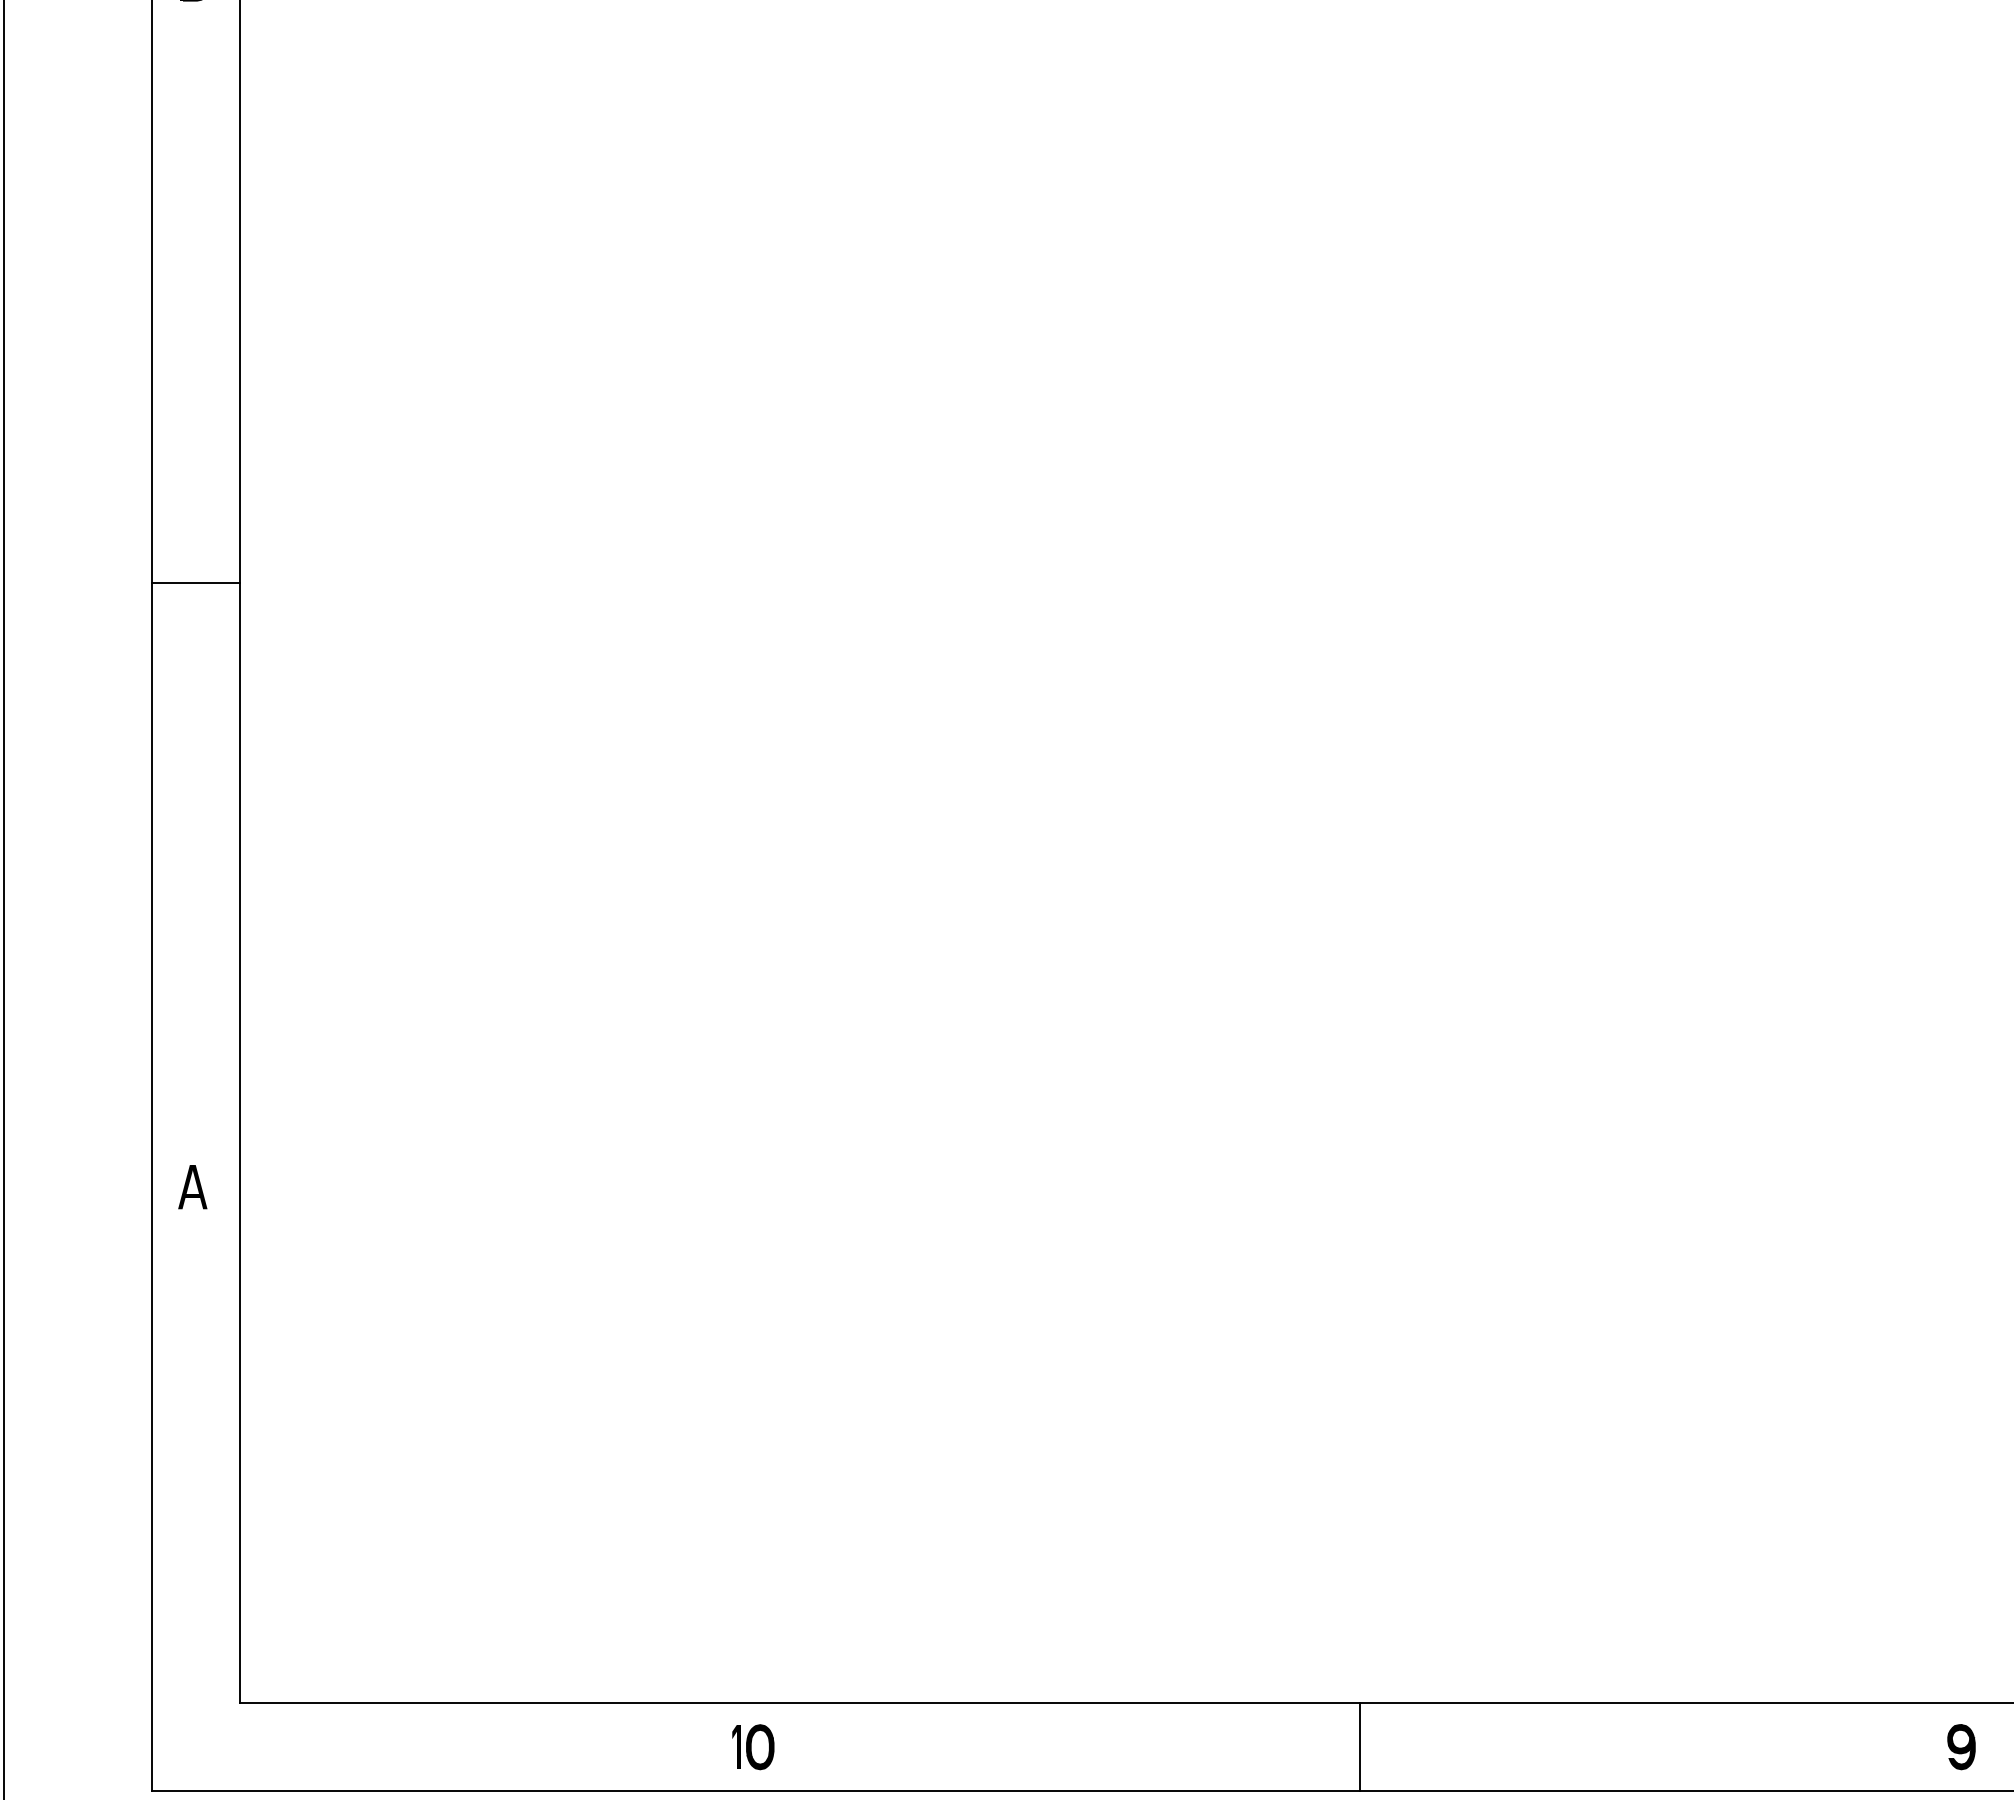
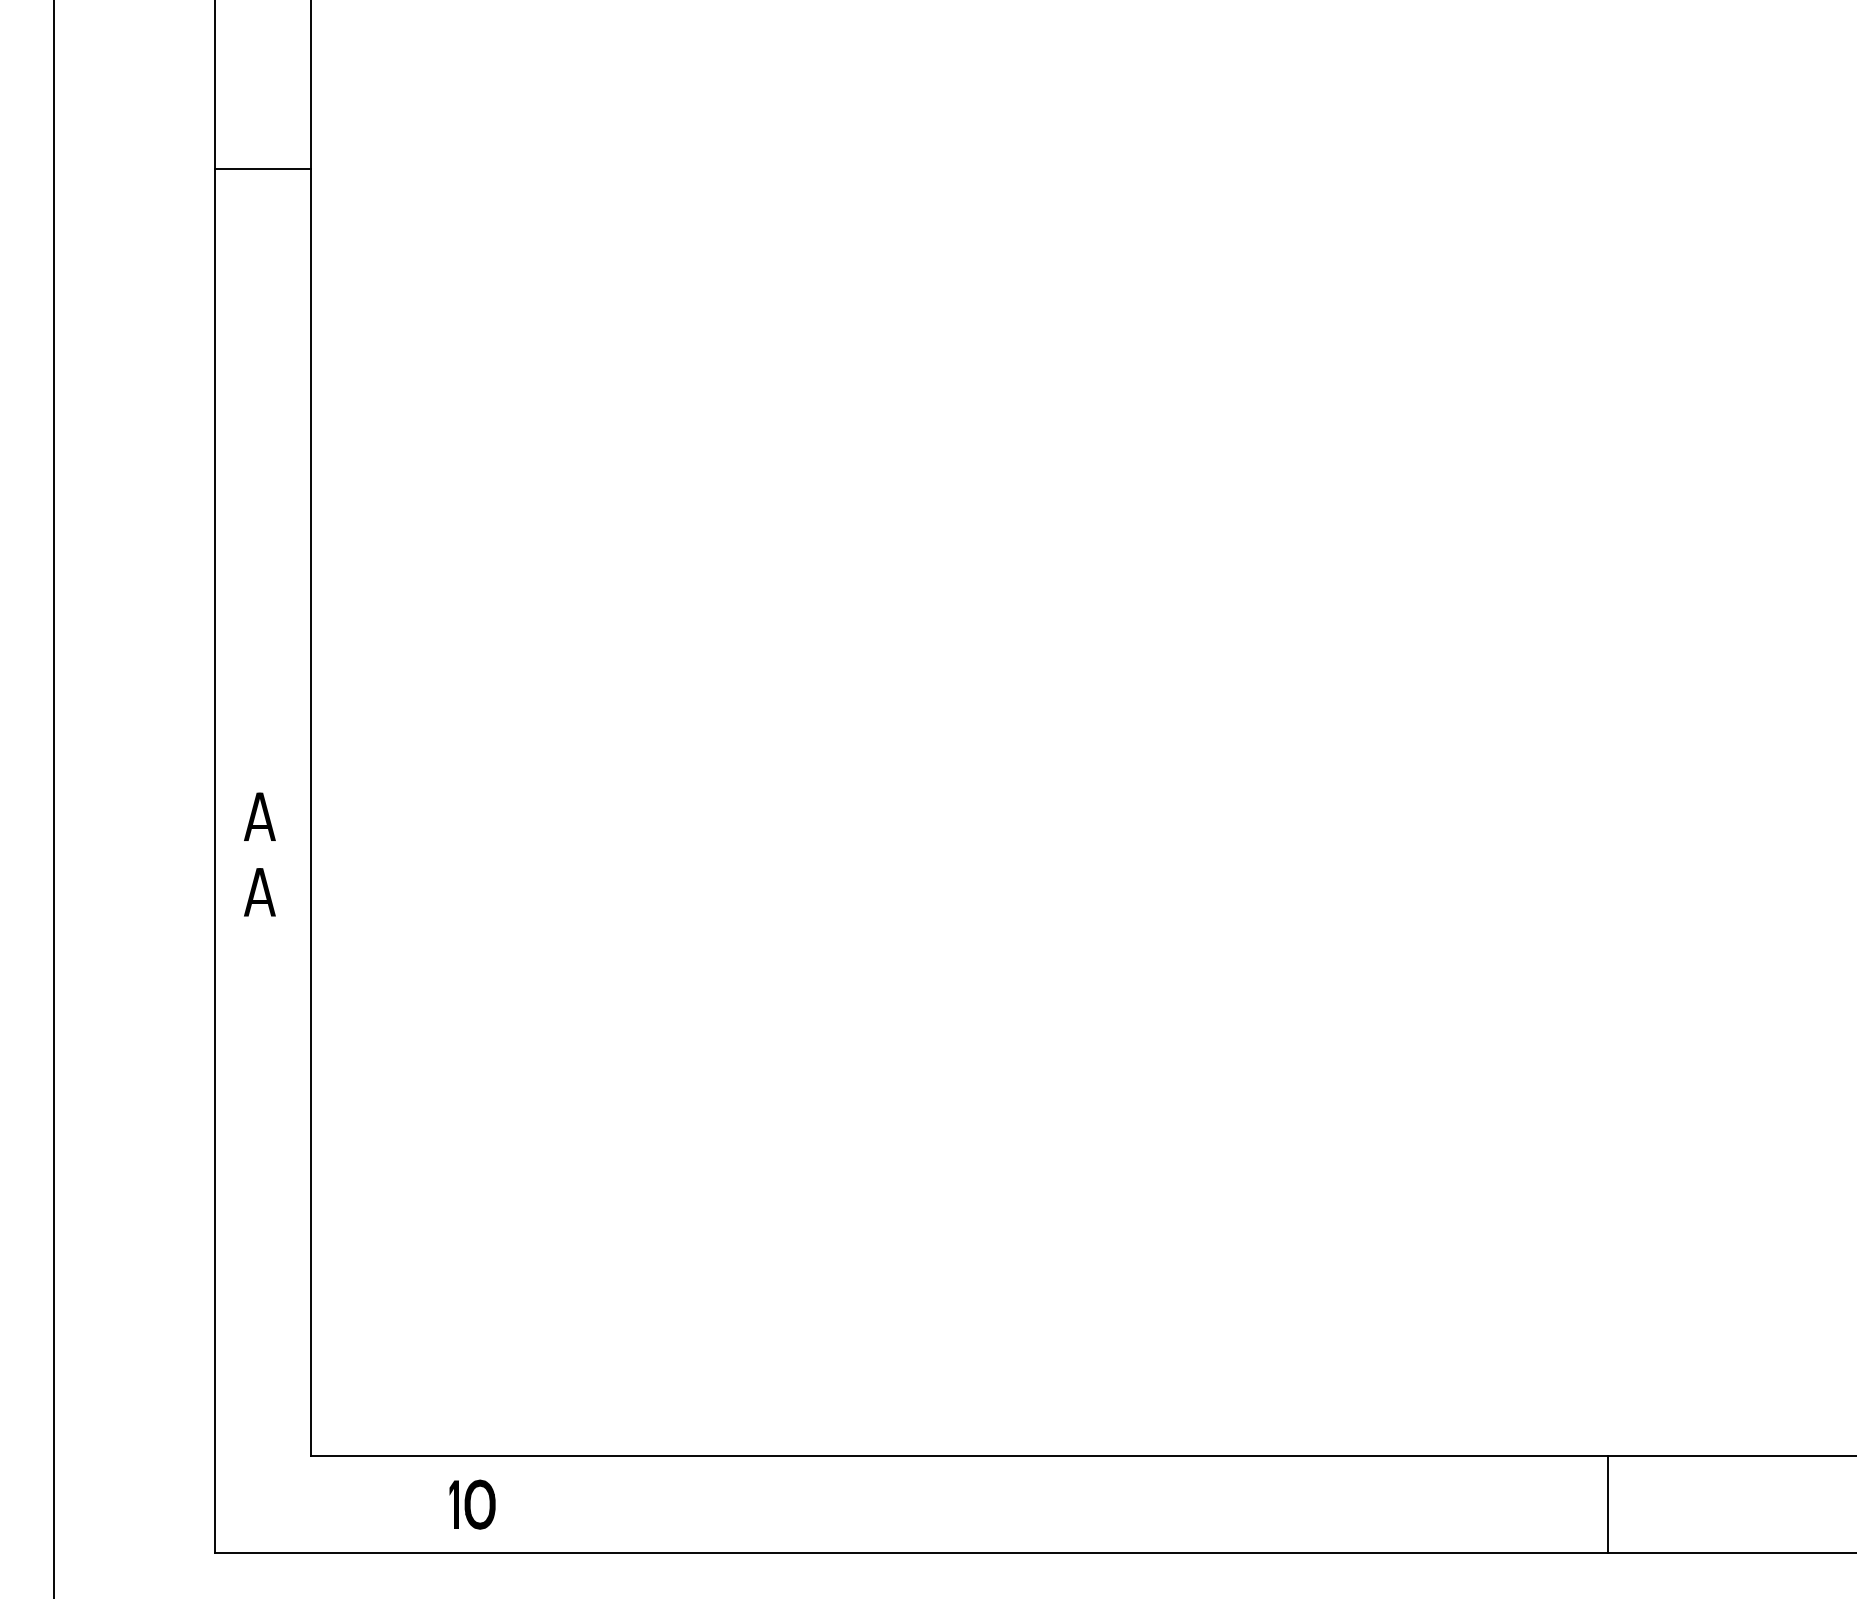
line: (195, 582) -> (262, 168), moved
part: (192, 1118) -> (259, 817), added
part: (753, 1747) -> (472, 1504), moved
line: (1360, 1747) -> (1608, 1504), moved

